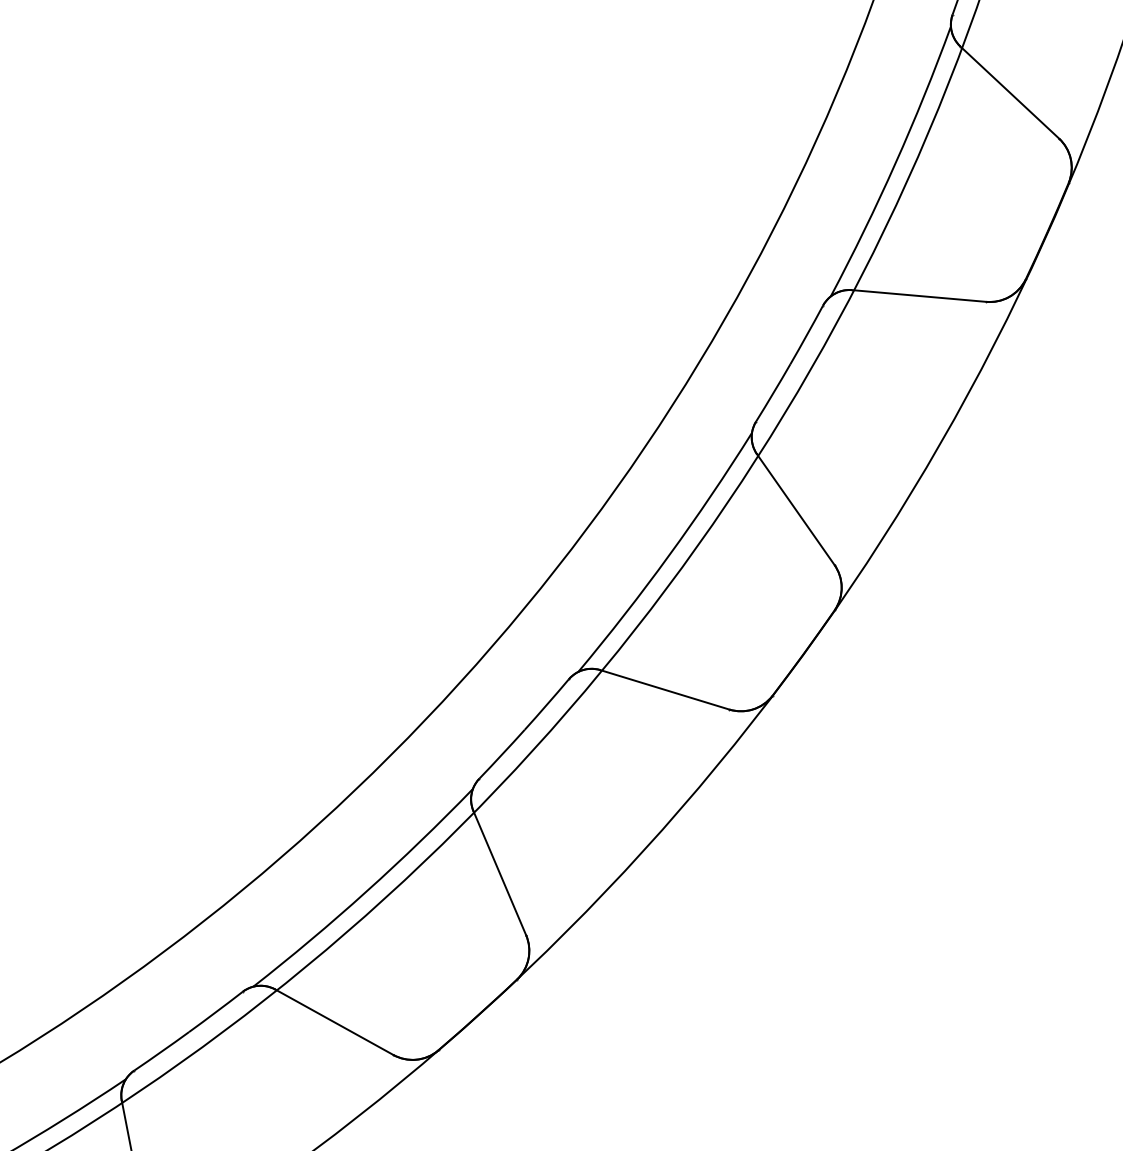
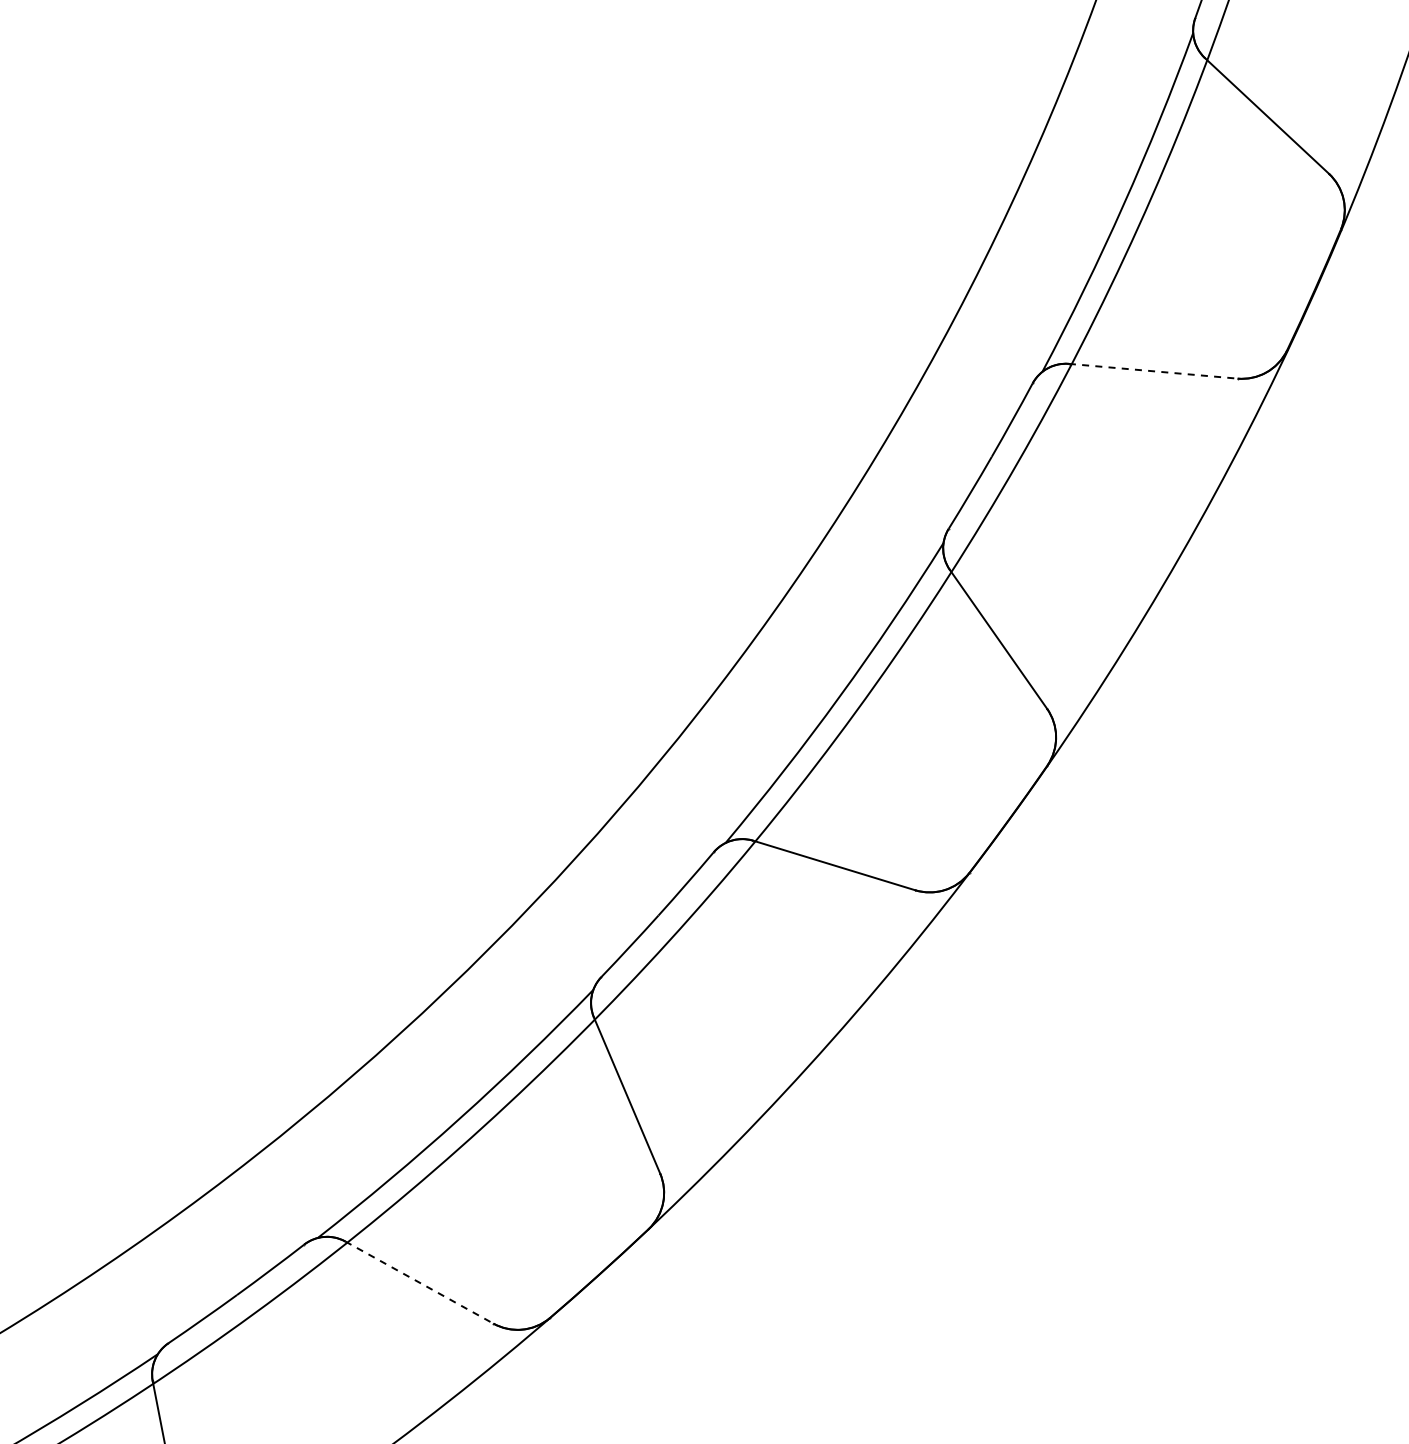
line: (919, 296) -> (1153, 371), solid -> dashed
line: (334, 1022) -> (419, 1282), solid -> dashed

